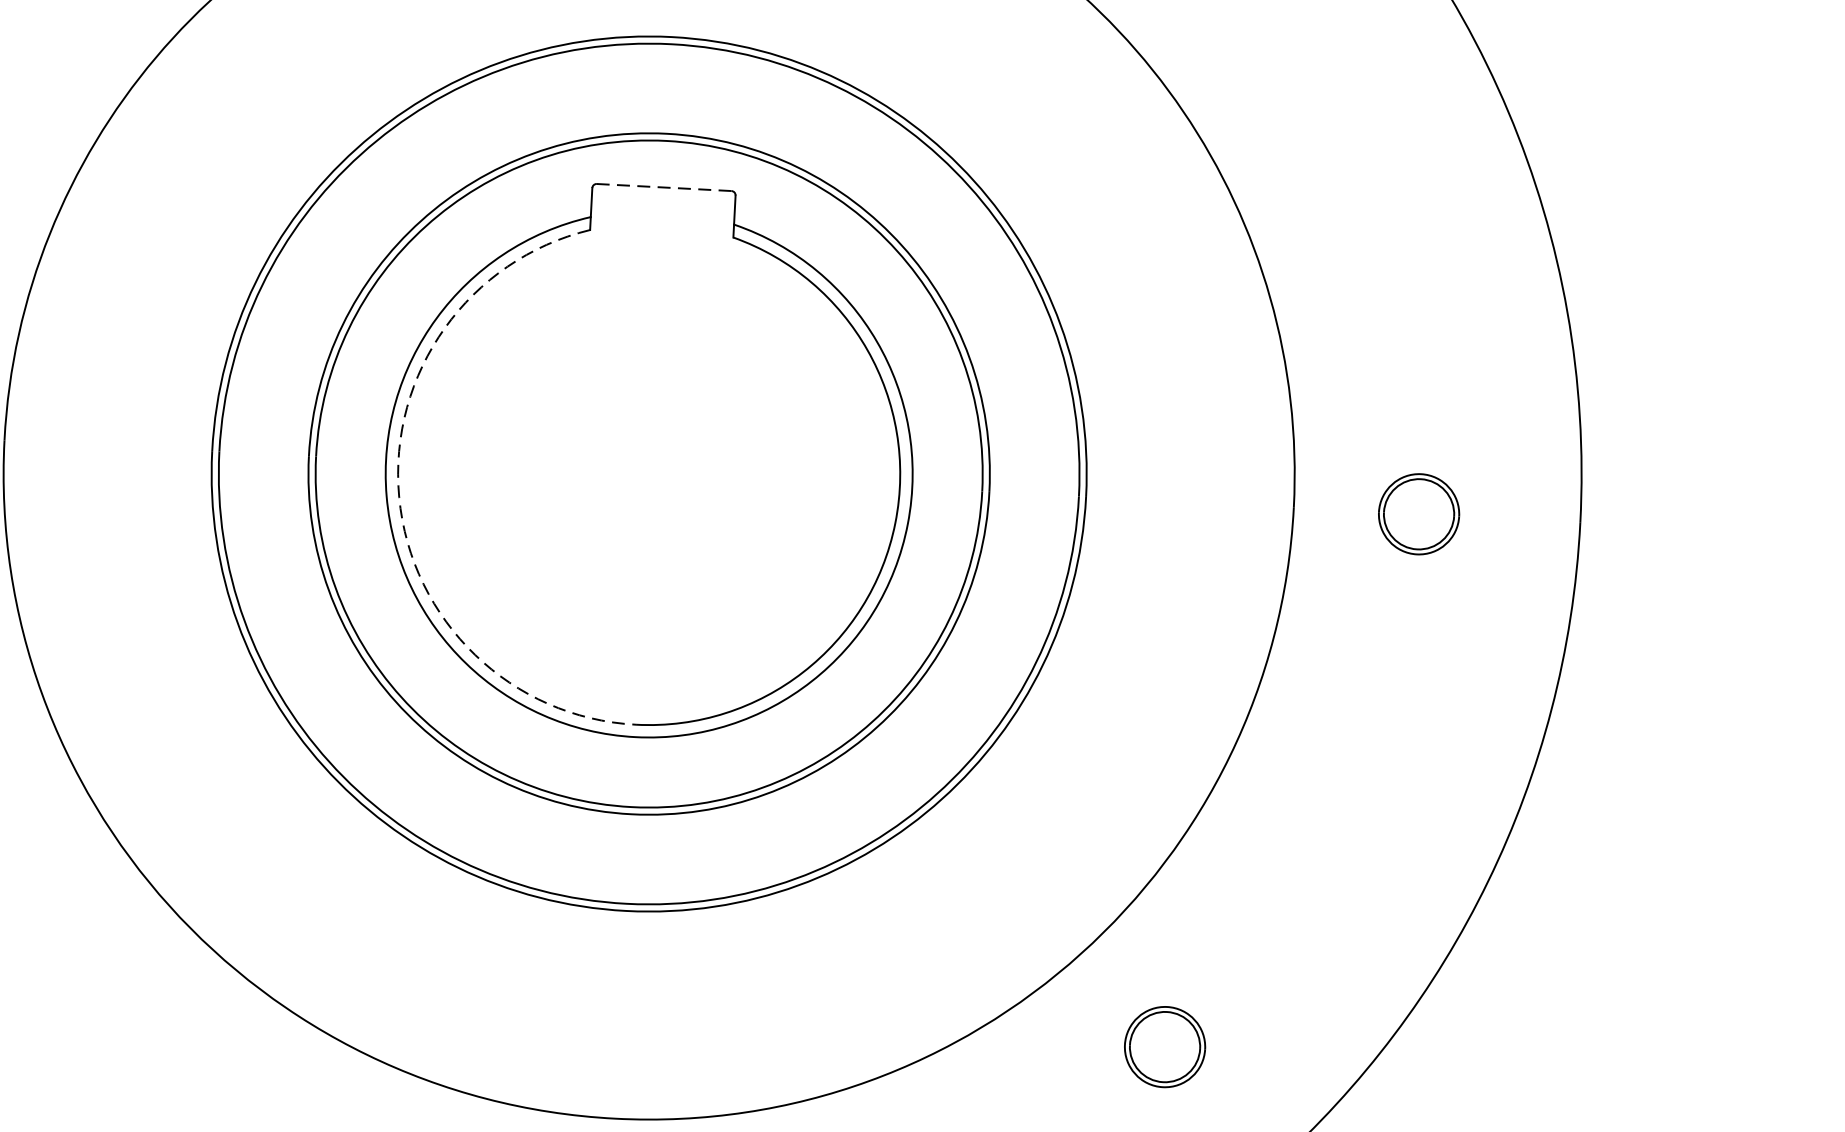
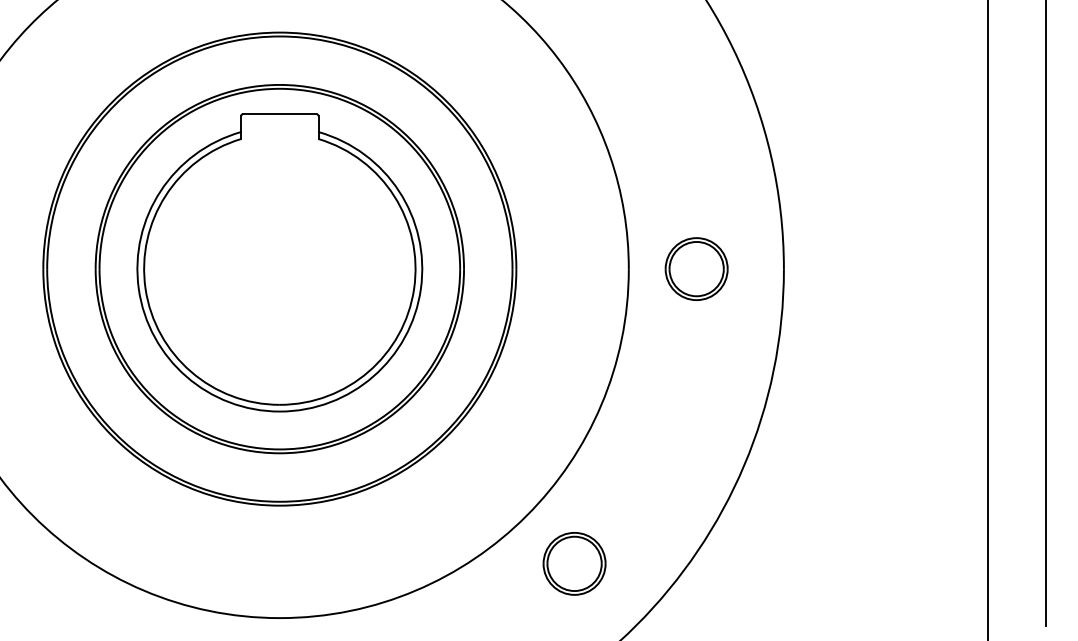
line: (663, 188) -> (279, 114), dashed -> solid
arc: (399, 496) -> (145, 288), dashed -> solid
part: (1418, 513) -> (696, 268), size x1.43
part: (1164, 1046) -> (574, 563), size x1.43

